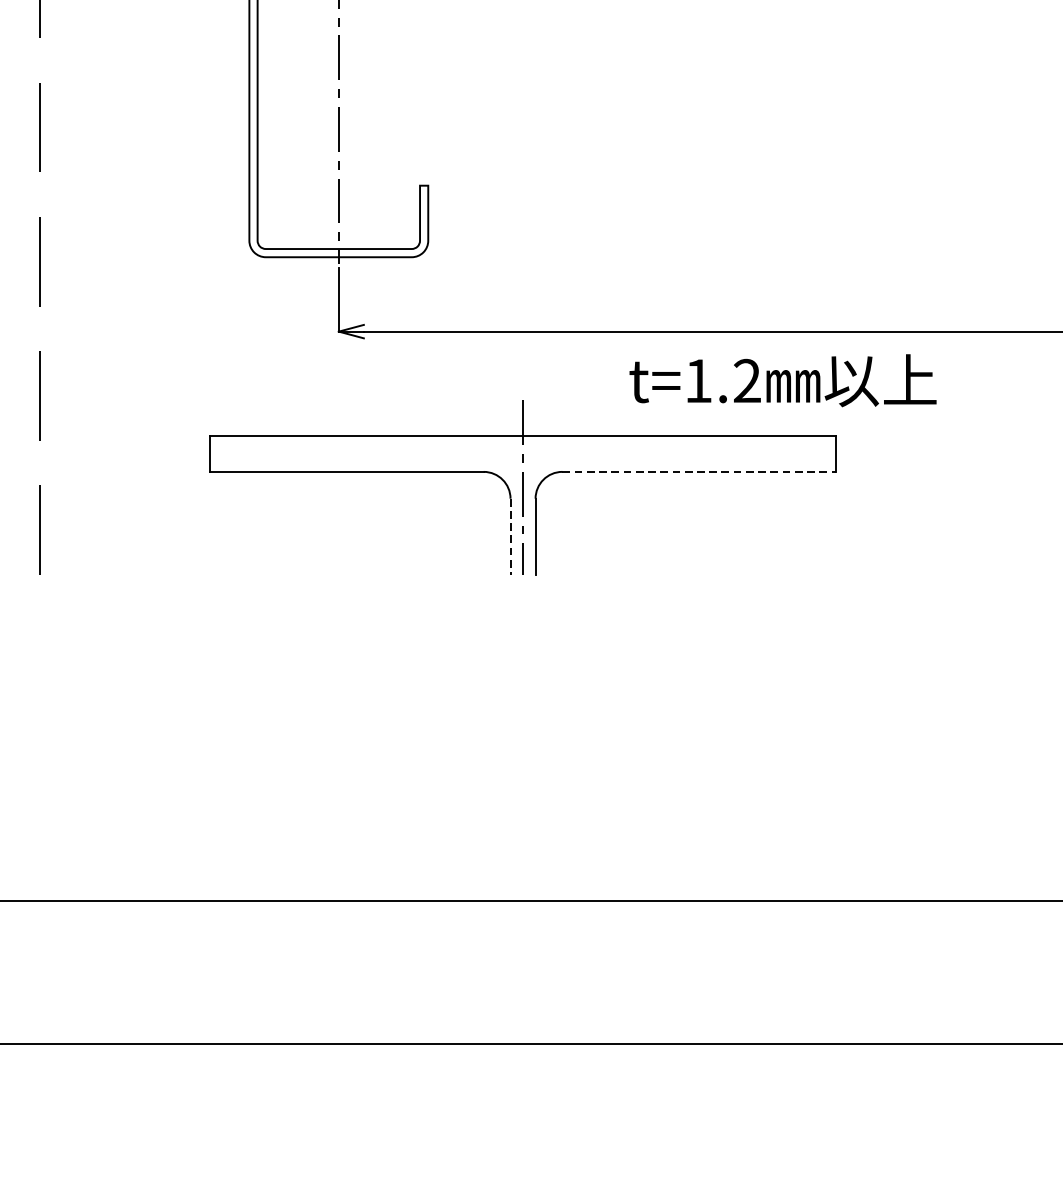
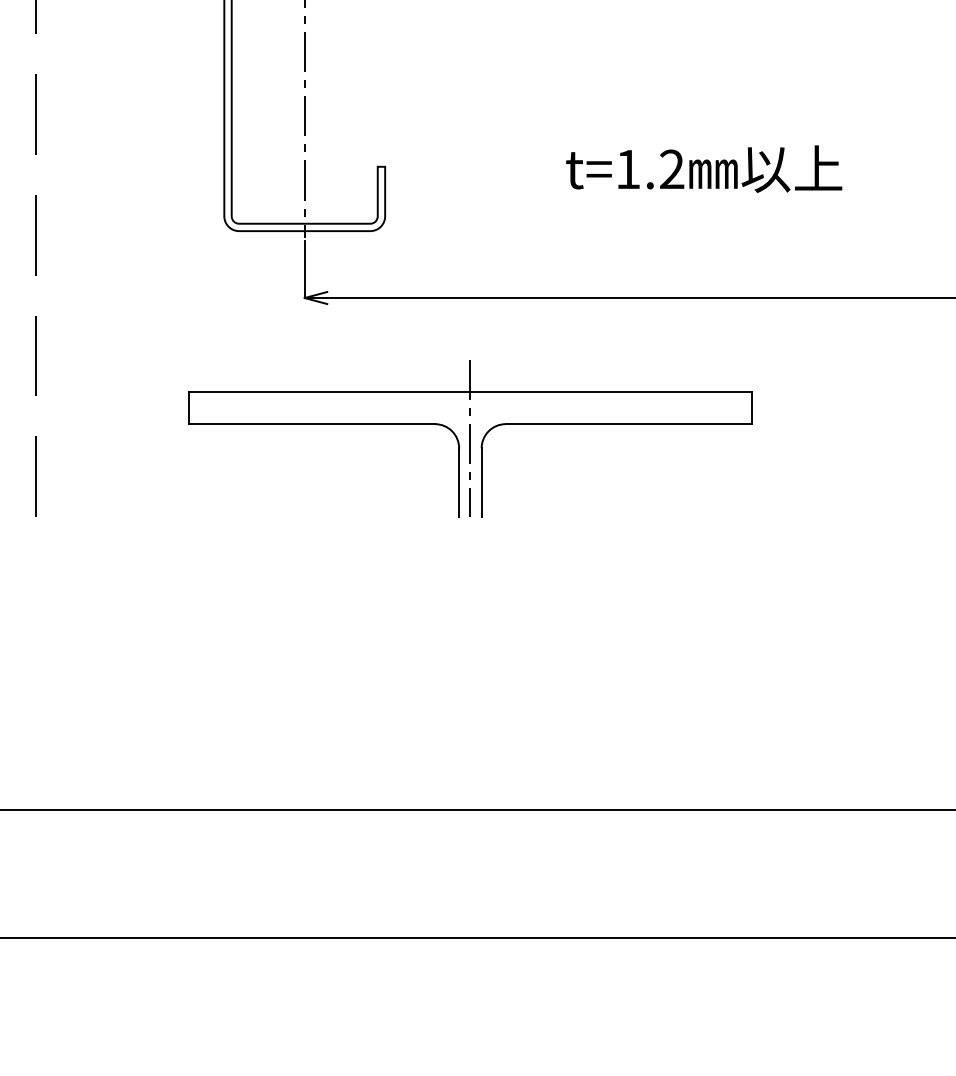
text: (783, 379) -> (704, 168), moved
line: (699, 472) -> (629, 424), dashed -> solid
line: (510, 537) -> (459, 483), dashed -> solid

